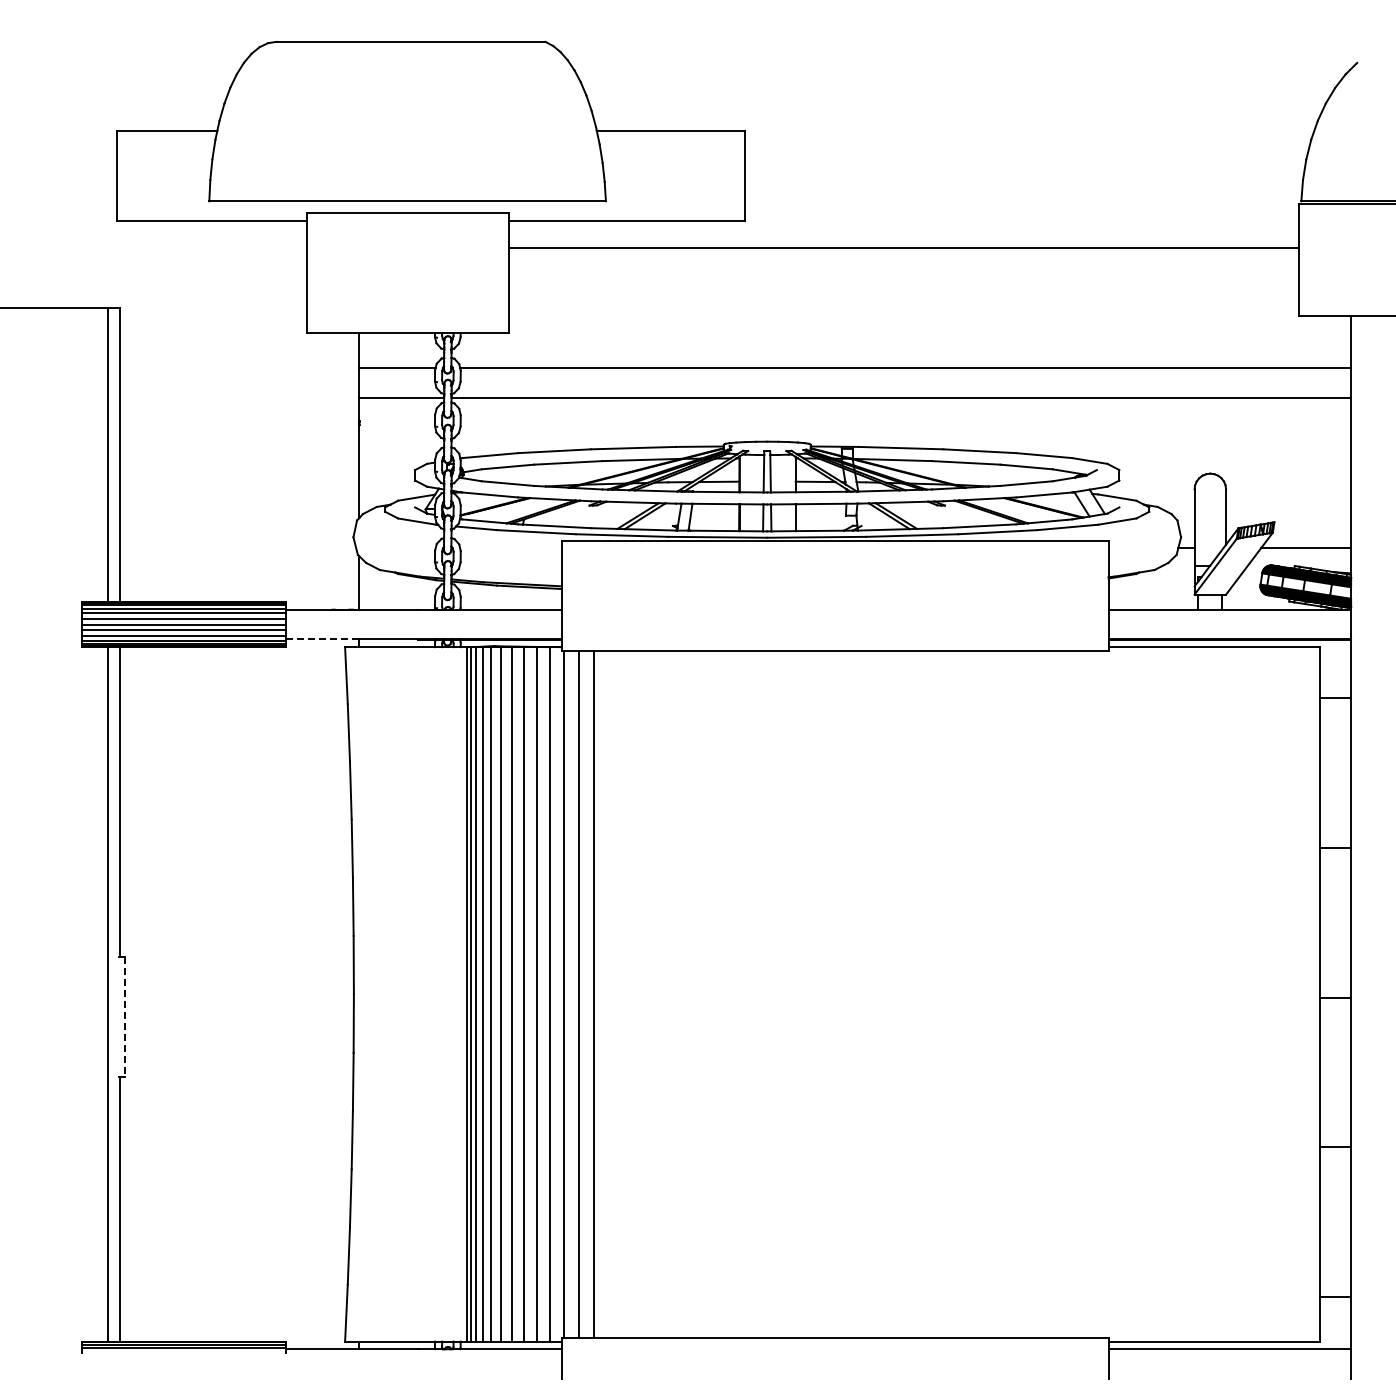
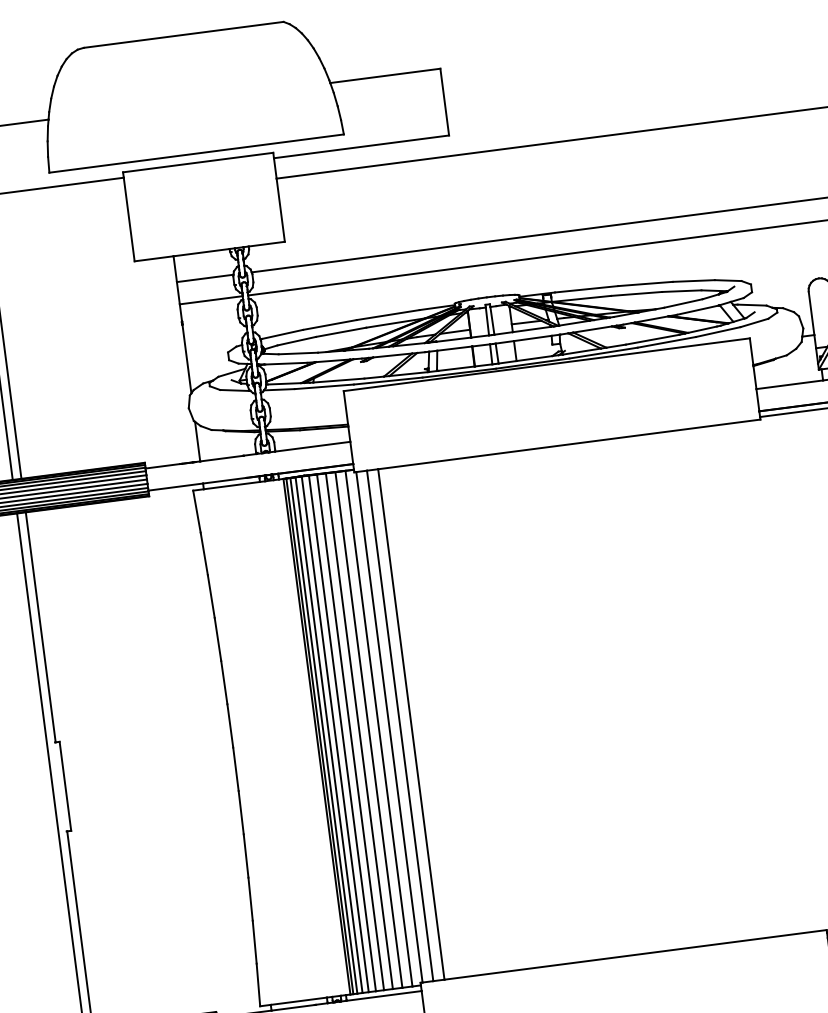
line: (322, 639) -> (175, 487), dashed -> solid
line: (125, 1016) -> (65, 786), dashed -> solid

